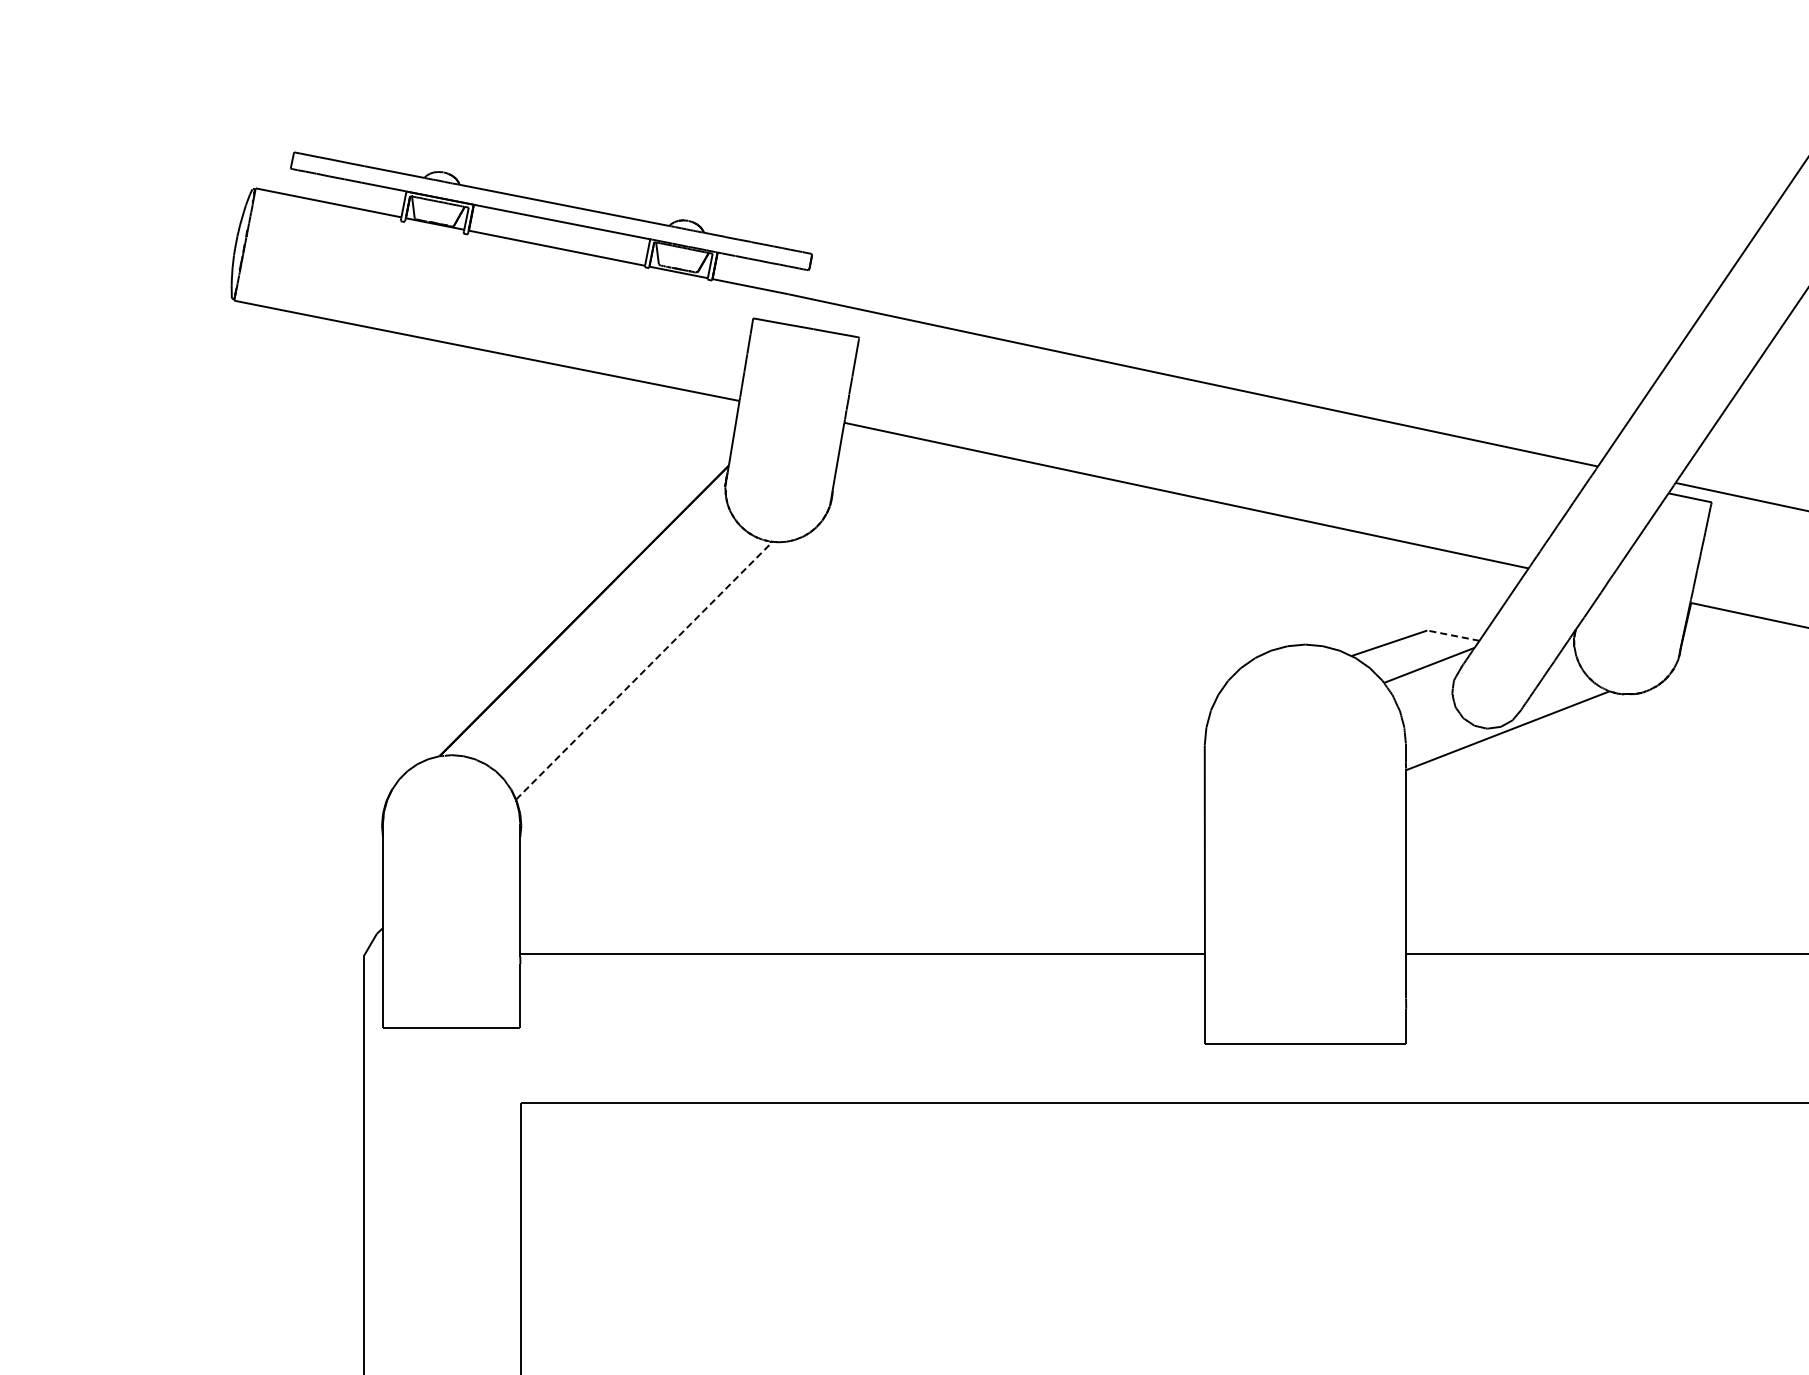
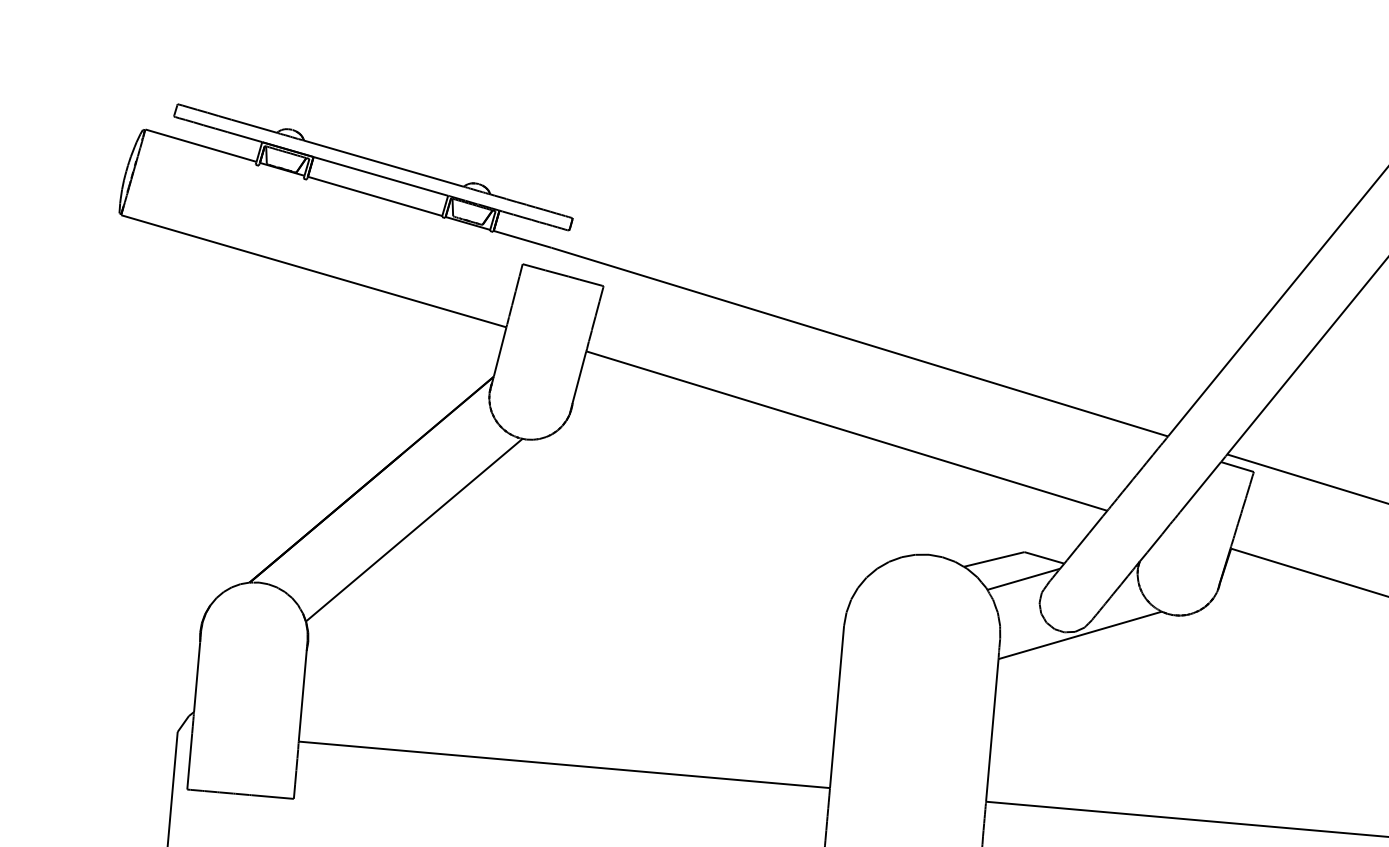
line: (1453, 635) -> (1044, 557), dashed -> solid
line: (644, 670) -> (414, 529), dashed -> solid

